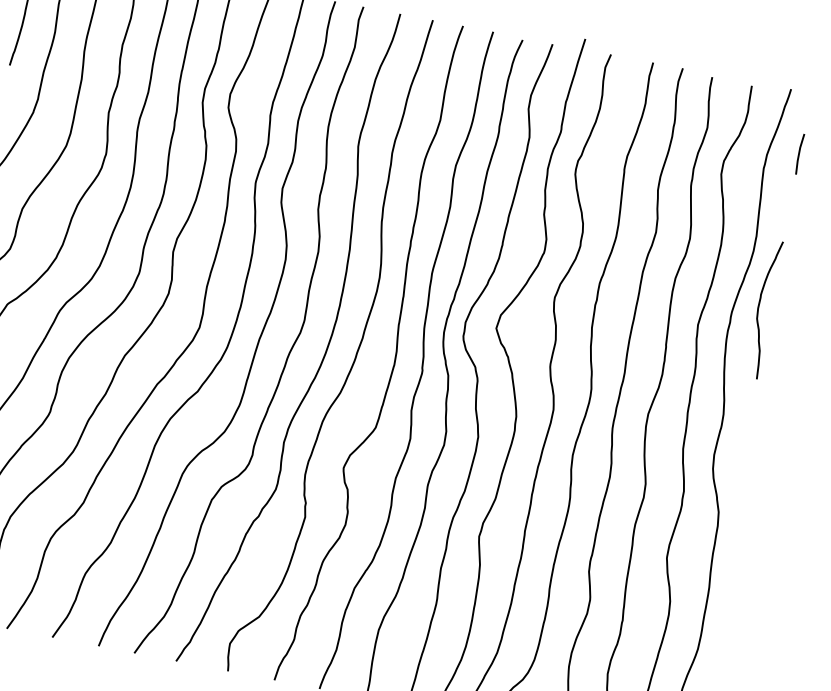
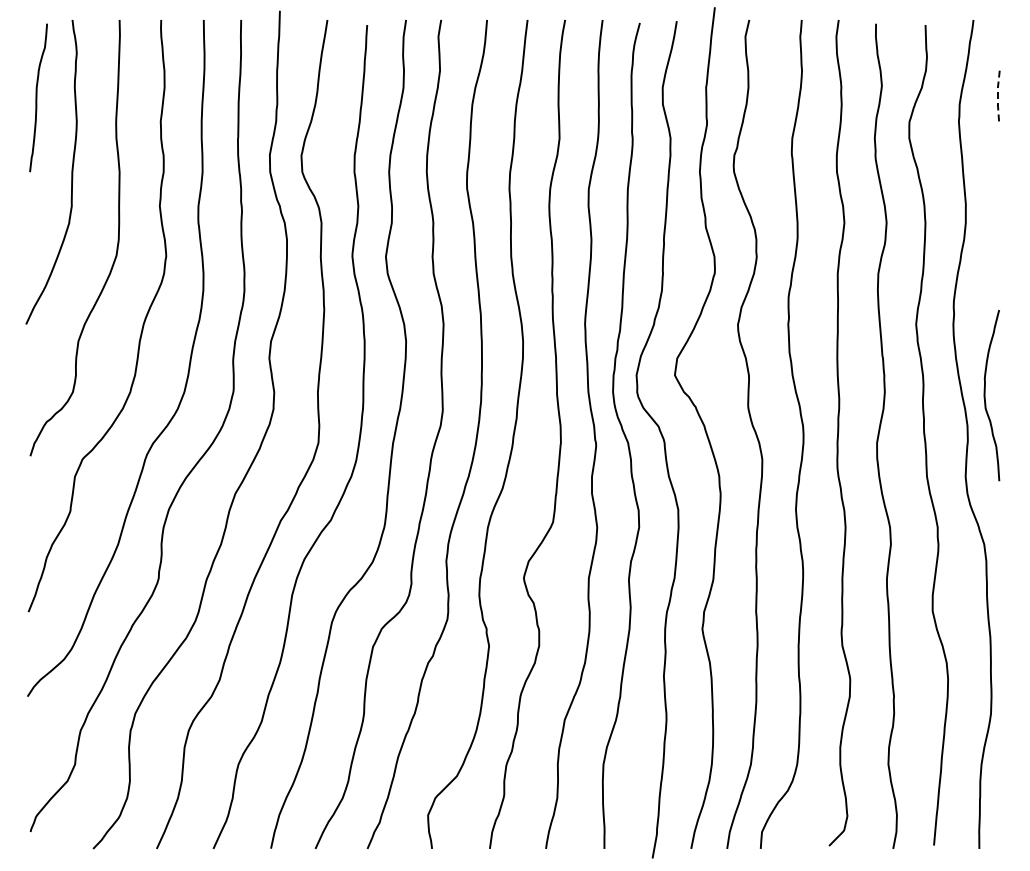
line: (798, 153) -> (997, 95), solid -> dashed
curve: (758, 308) -> (985, 395), moved

